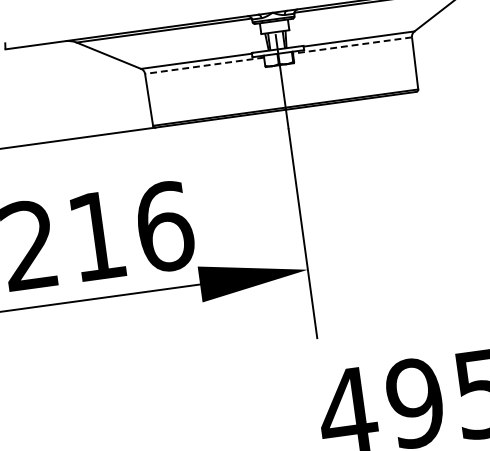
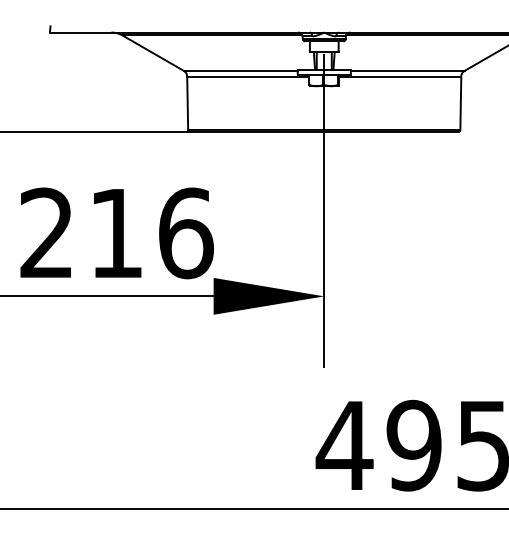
line: (351, 45) -> (399, 76), dashed -> solid
line: (203, 65) -> (247, 76), dashed -> solid

